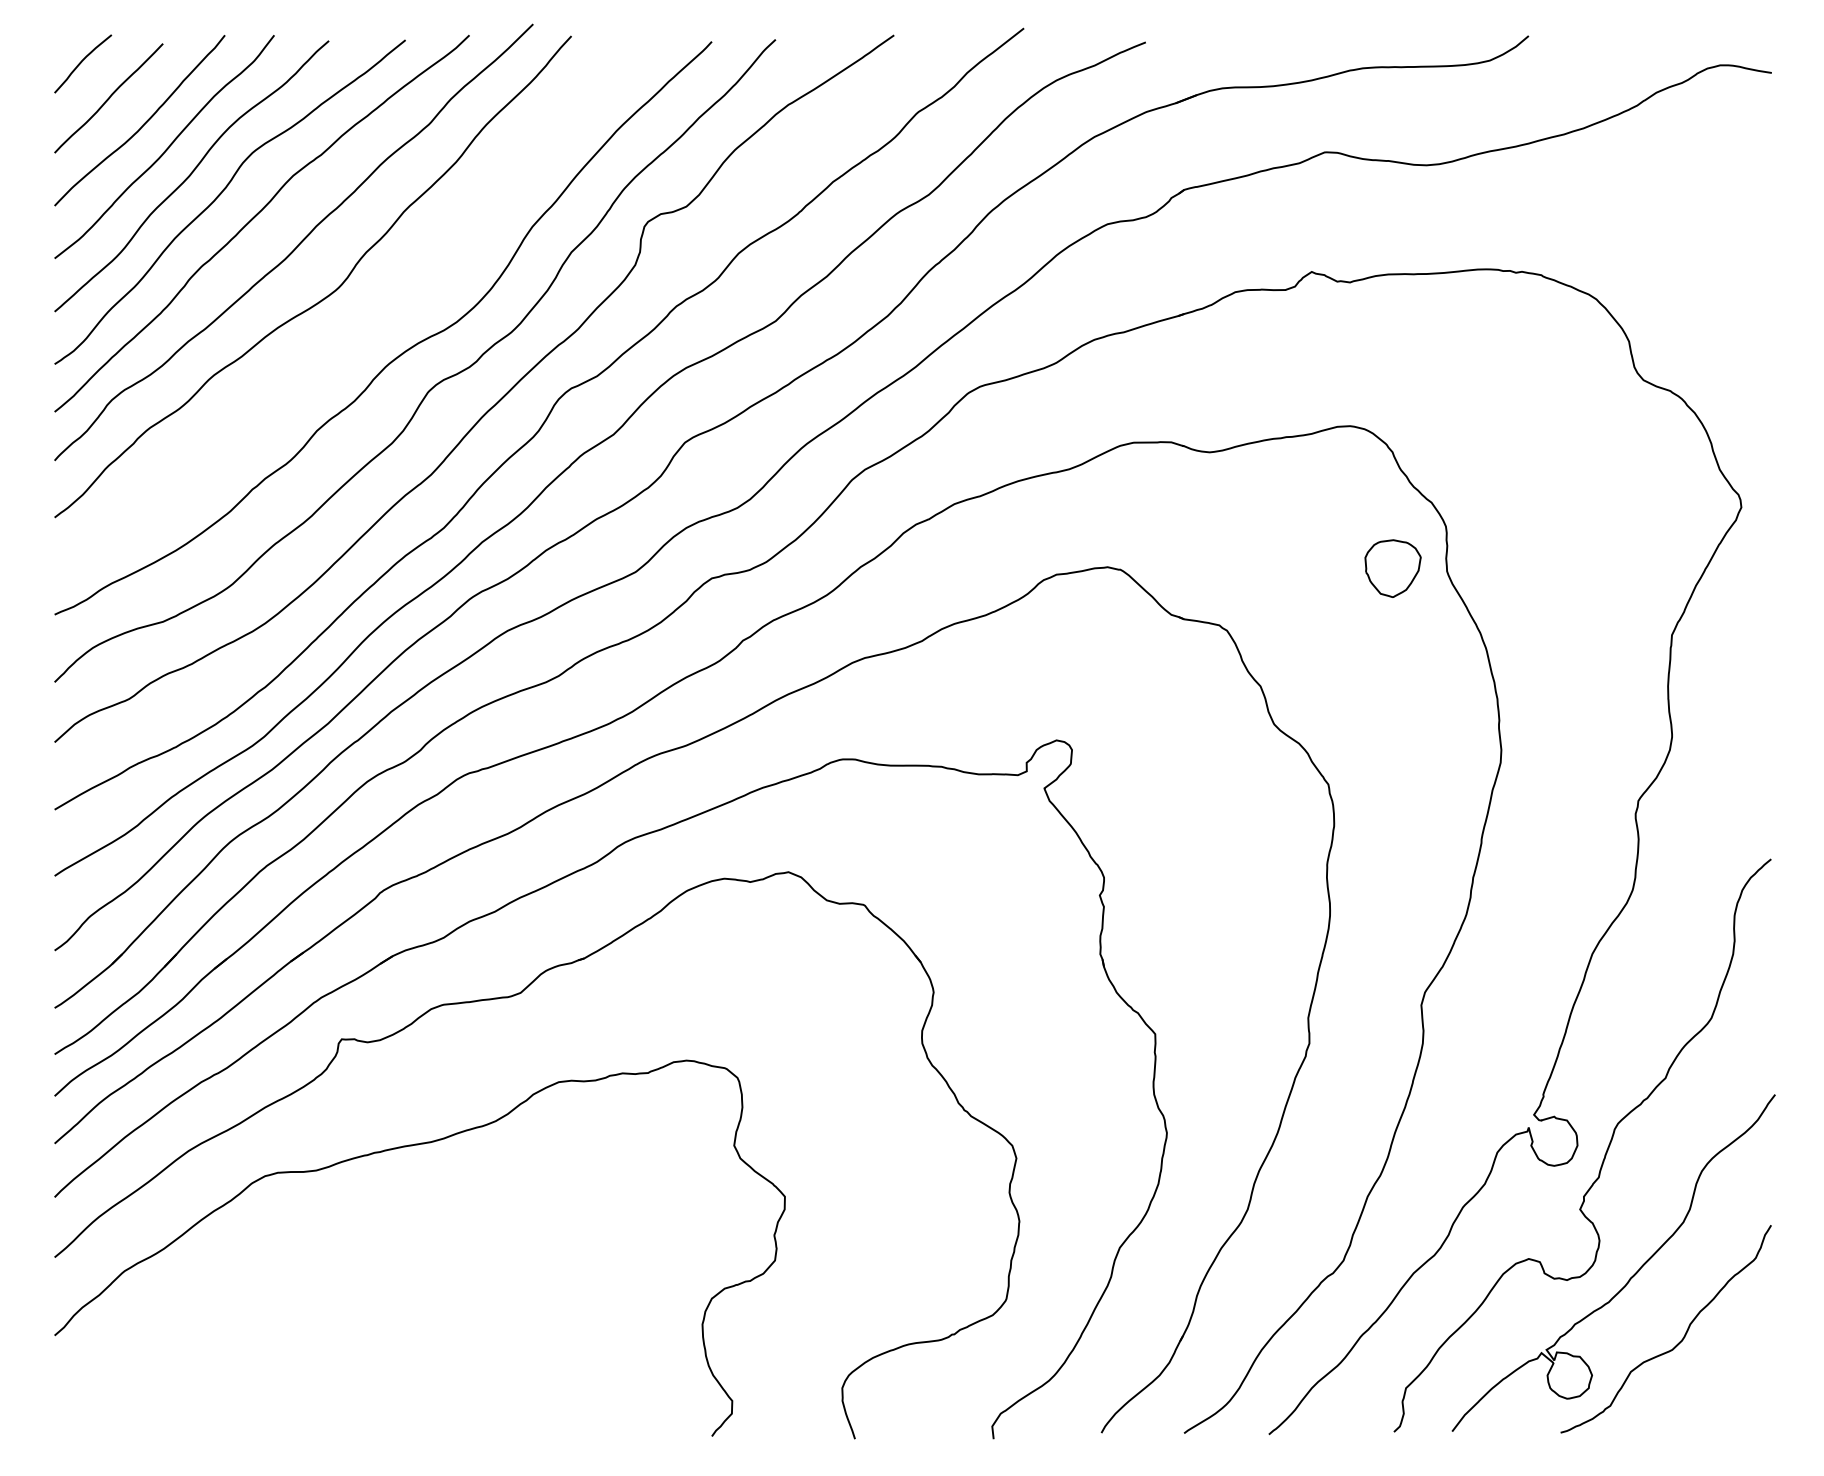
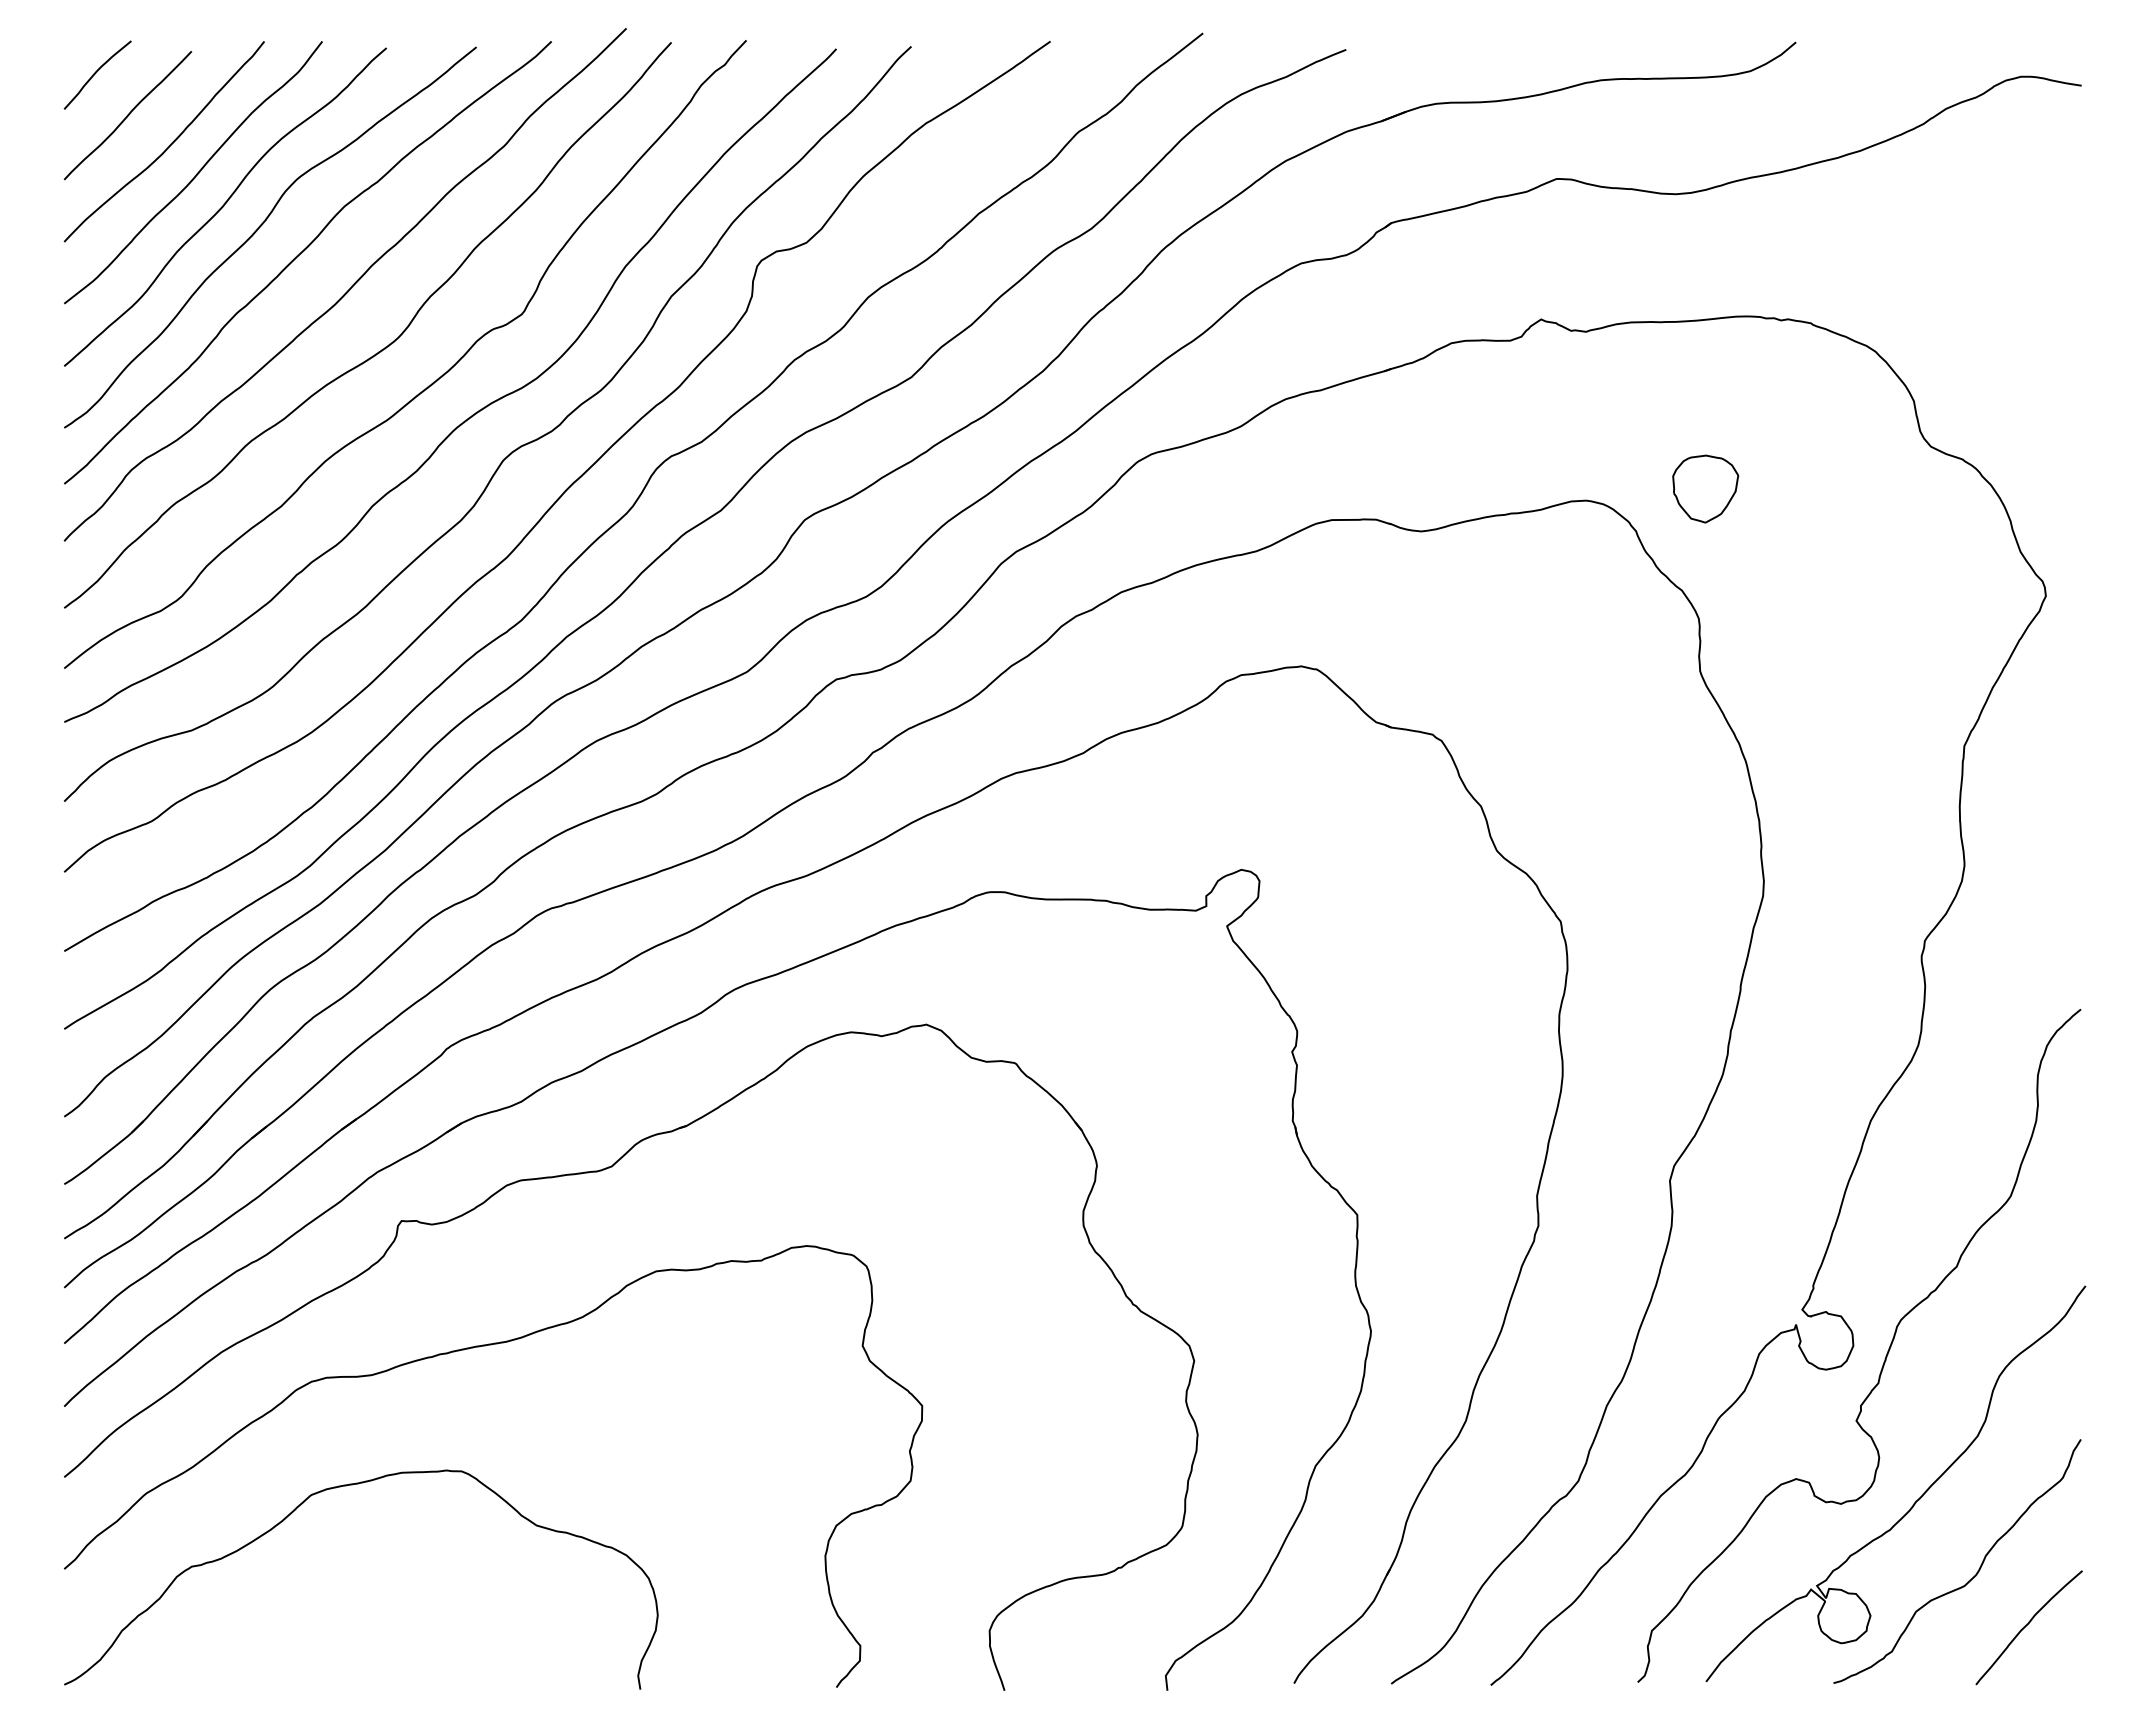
curve: (364, 328) -> (428, 385), added
part: (1392, 568) -> (1705, 488), moved
curve: (294, 1265) -> (346, 1486), added
curve: (1725, 1383) -> (2027, 1625), added

